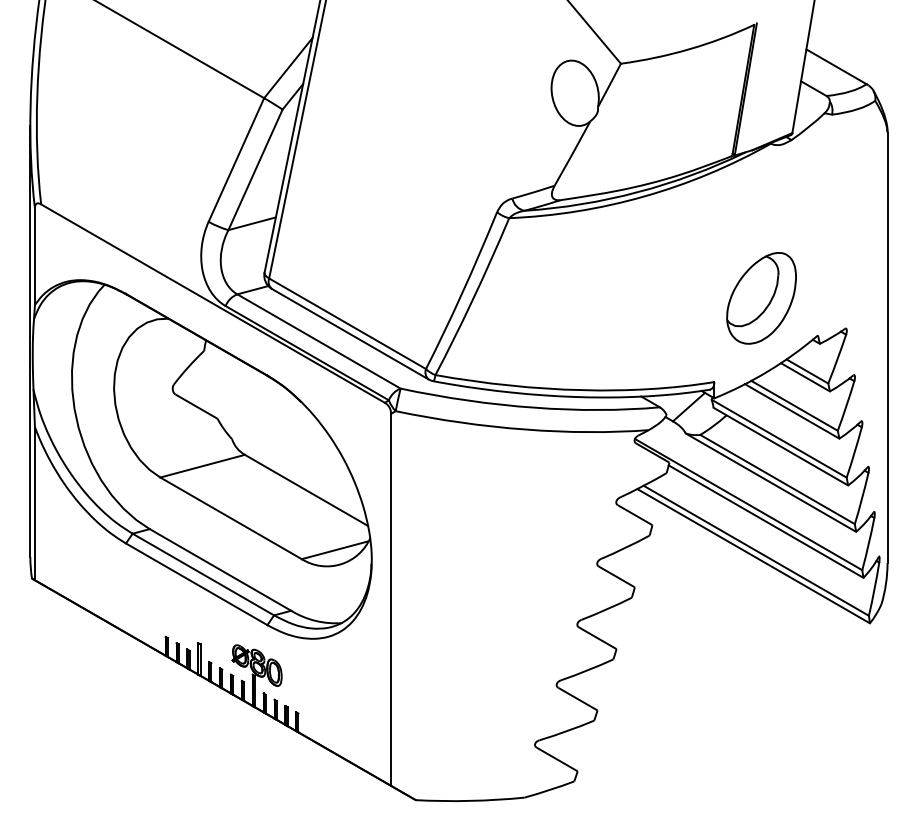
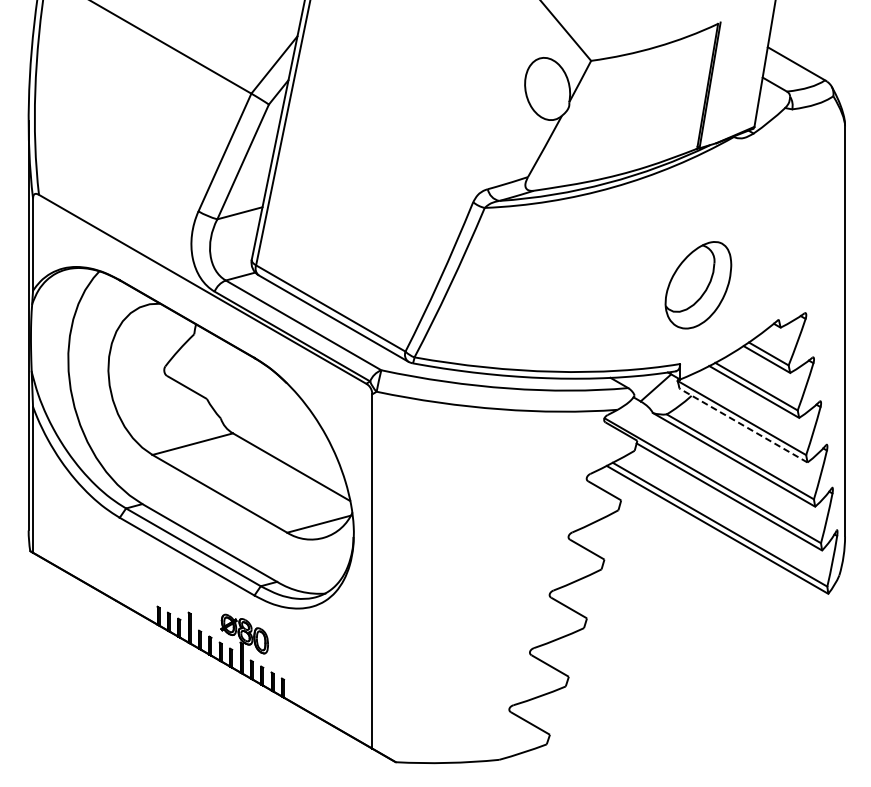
part: (761, 298) -> (698, 285), moved
line: (780, 446) -> (743, 425), solid -> dashed

